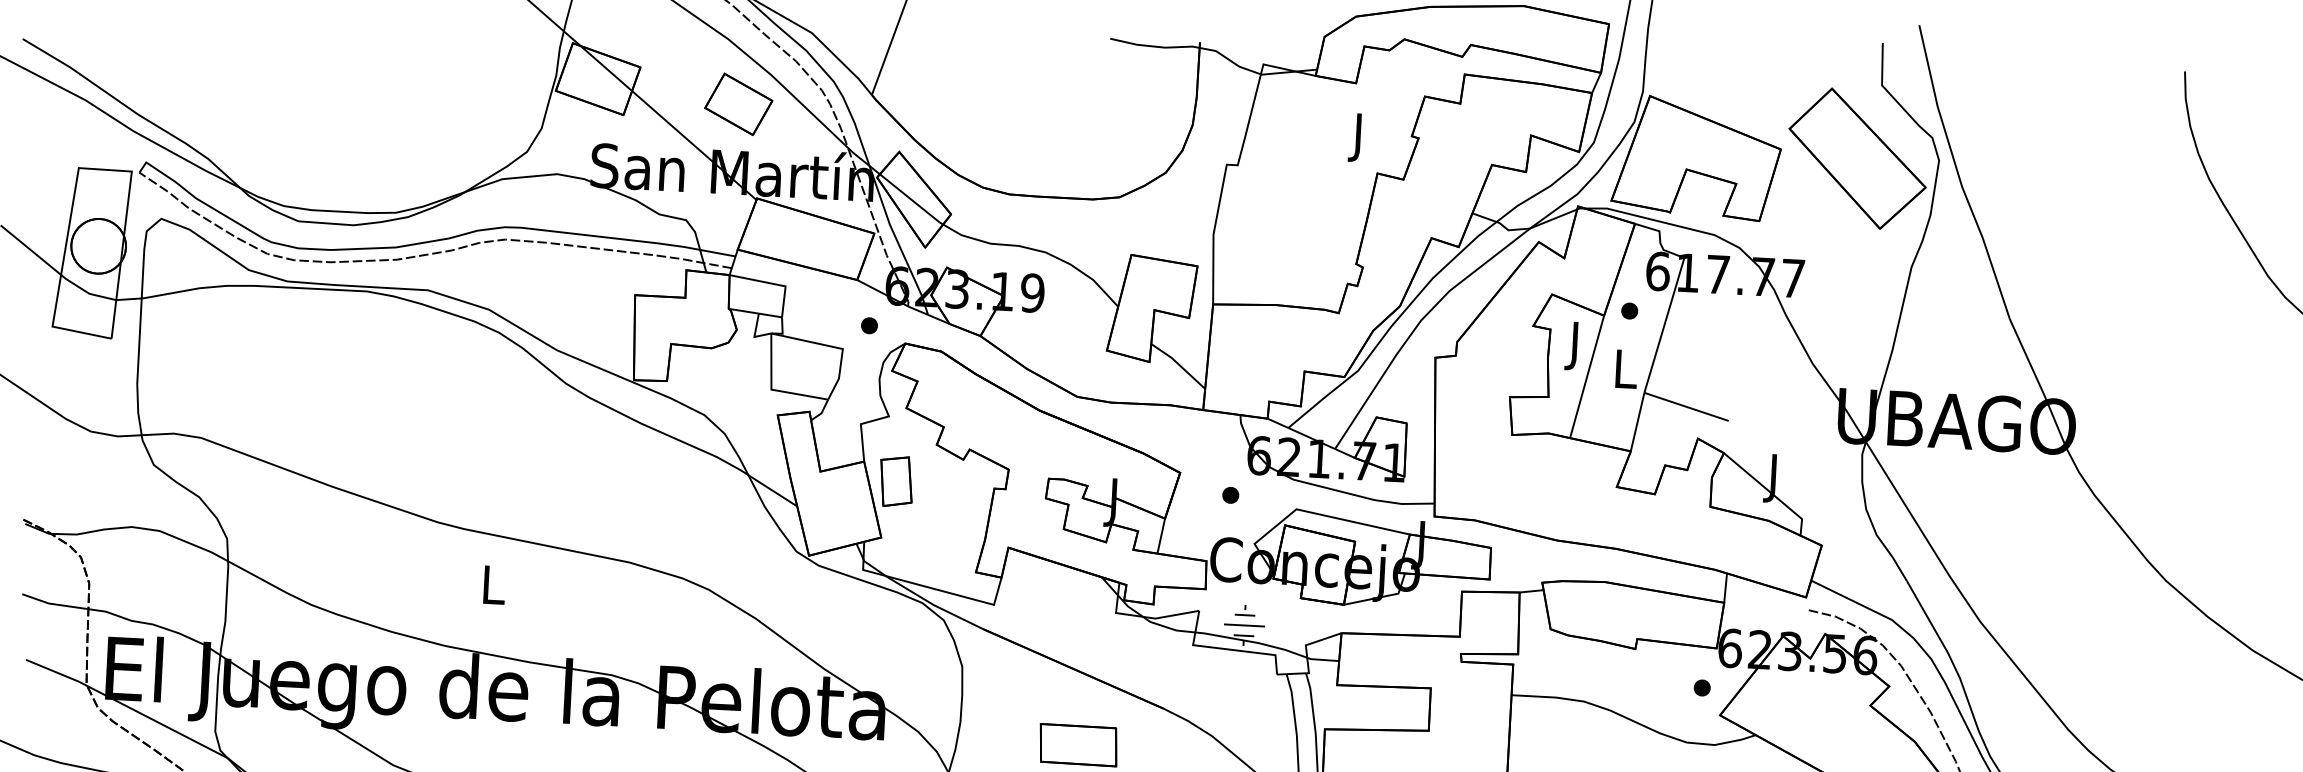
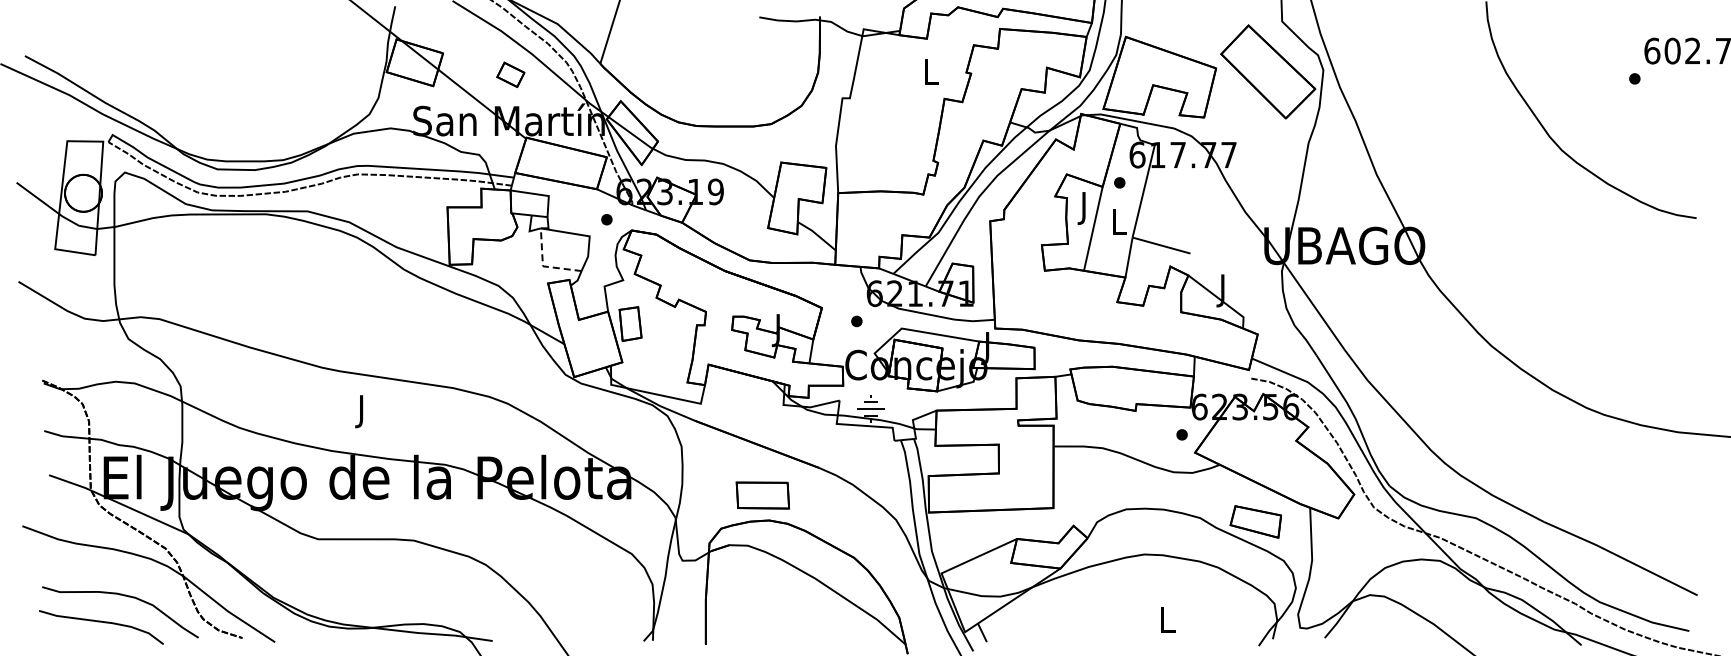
part: (738, 103) -> (510, 74), size x0.6
text: (1360, 137) -> (931, 75), J -> L
line: (770, 389) -> (542, 266), solid -> dashed
text: (493, 590) -> (362, 411), L -> J

